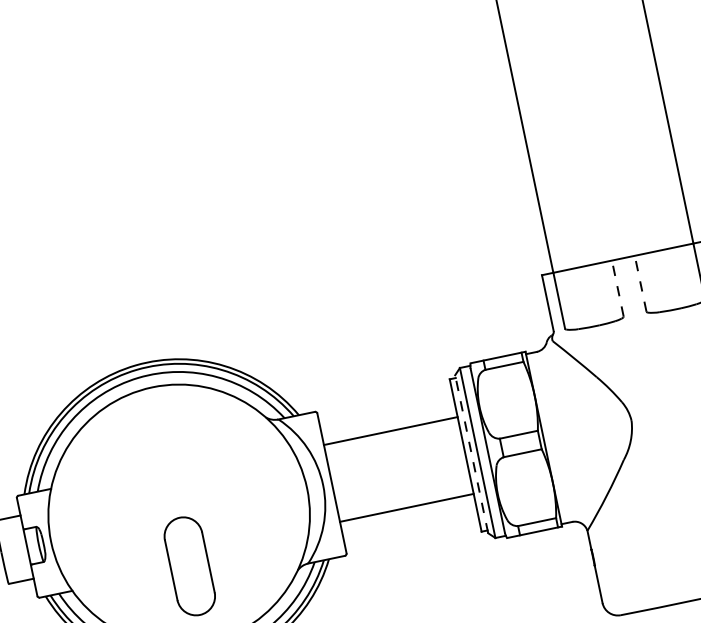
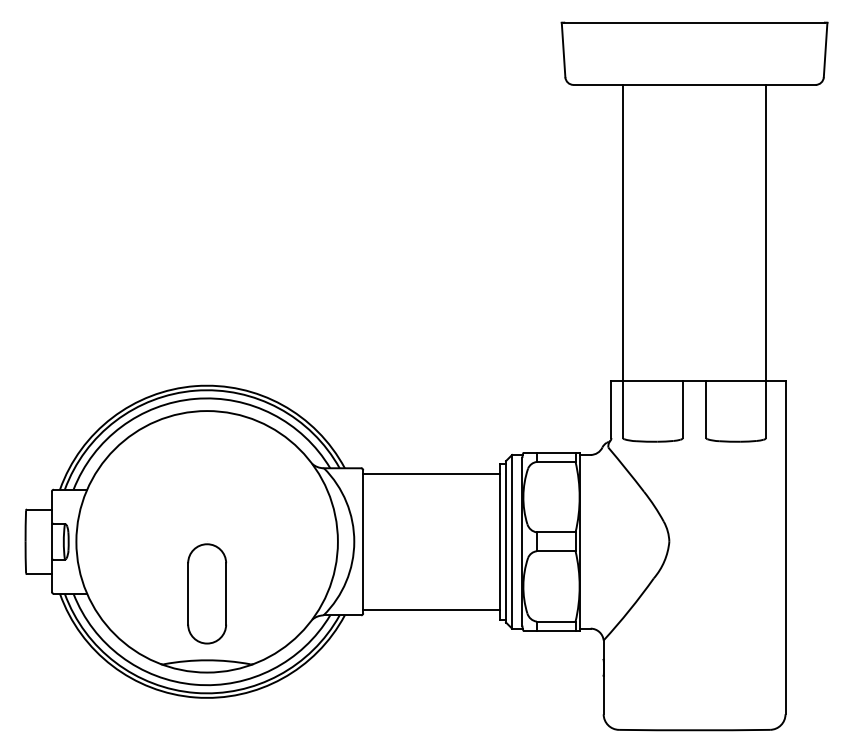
line: (640, 283) -> (706, 409), dashed -> solid
line: (617, 288) -> (682, 409), dashed -> solid
line: (390, 431) -> (431, 473), moved
line: (472, 453) -> (506, 541), dashed -> solid
line: (406, 508) -> (431, 610), moved

